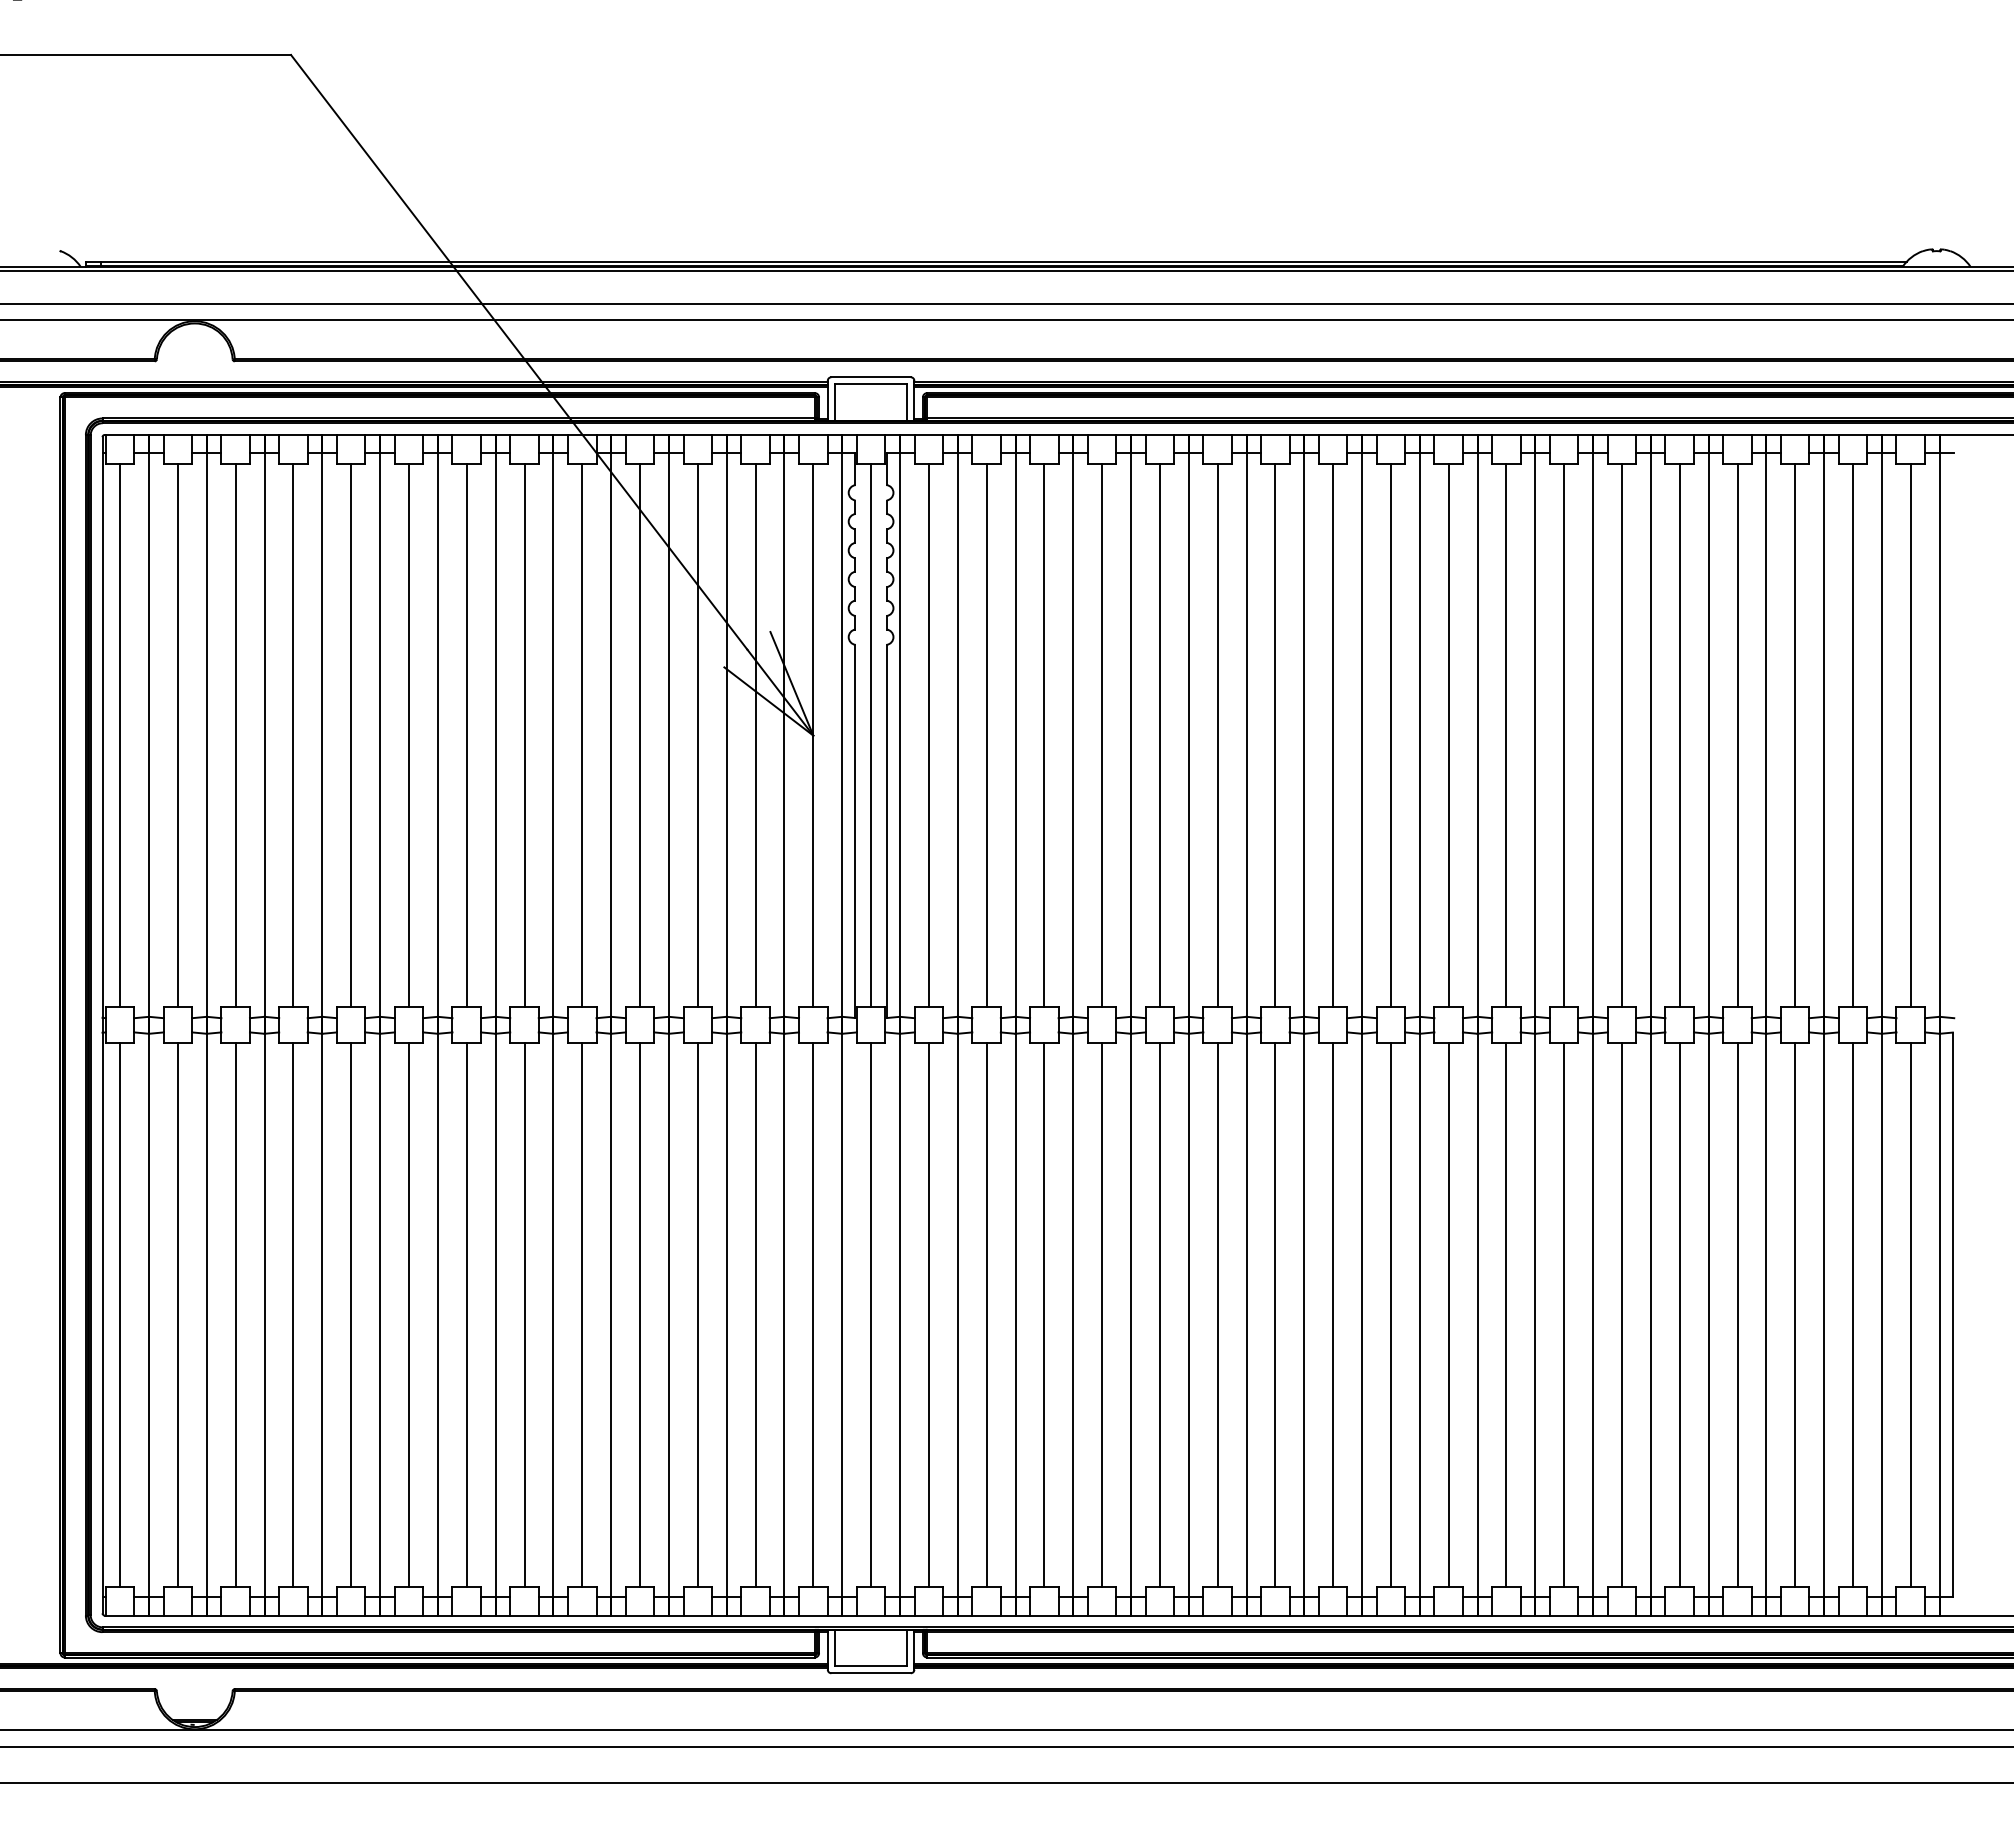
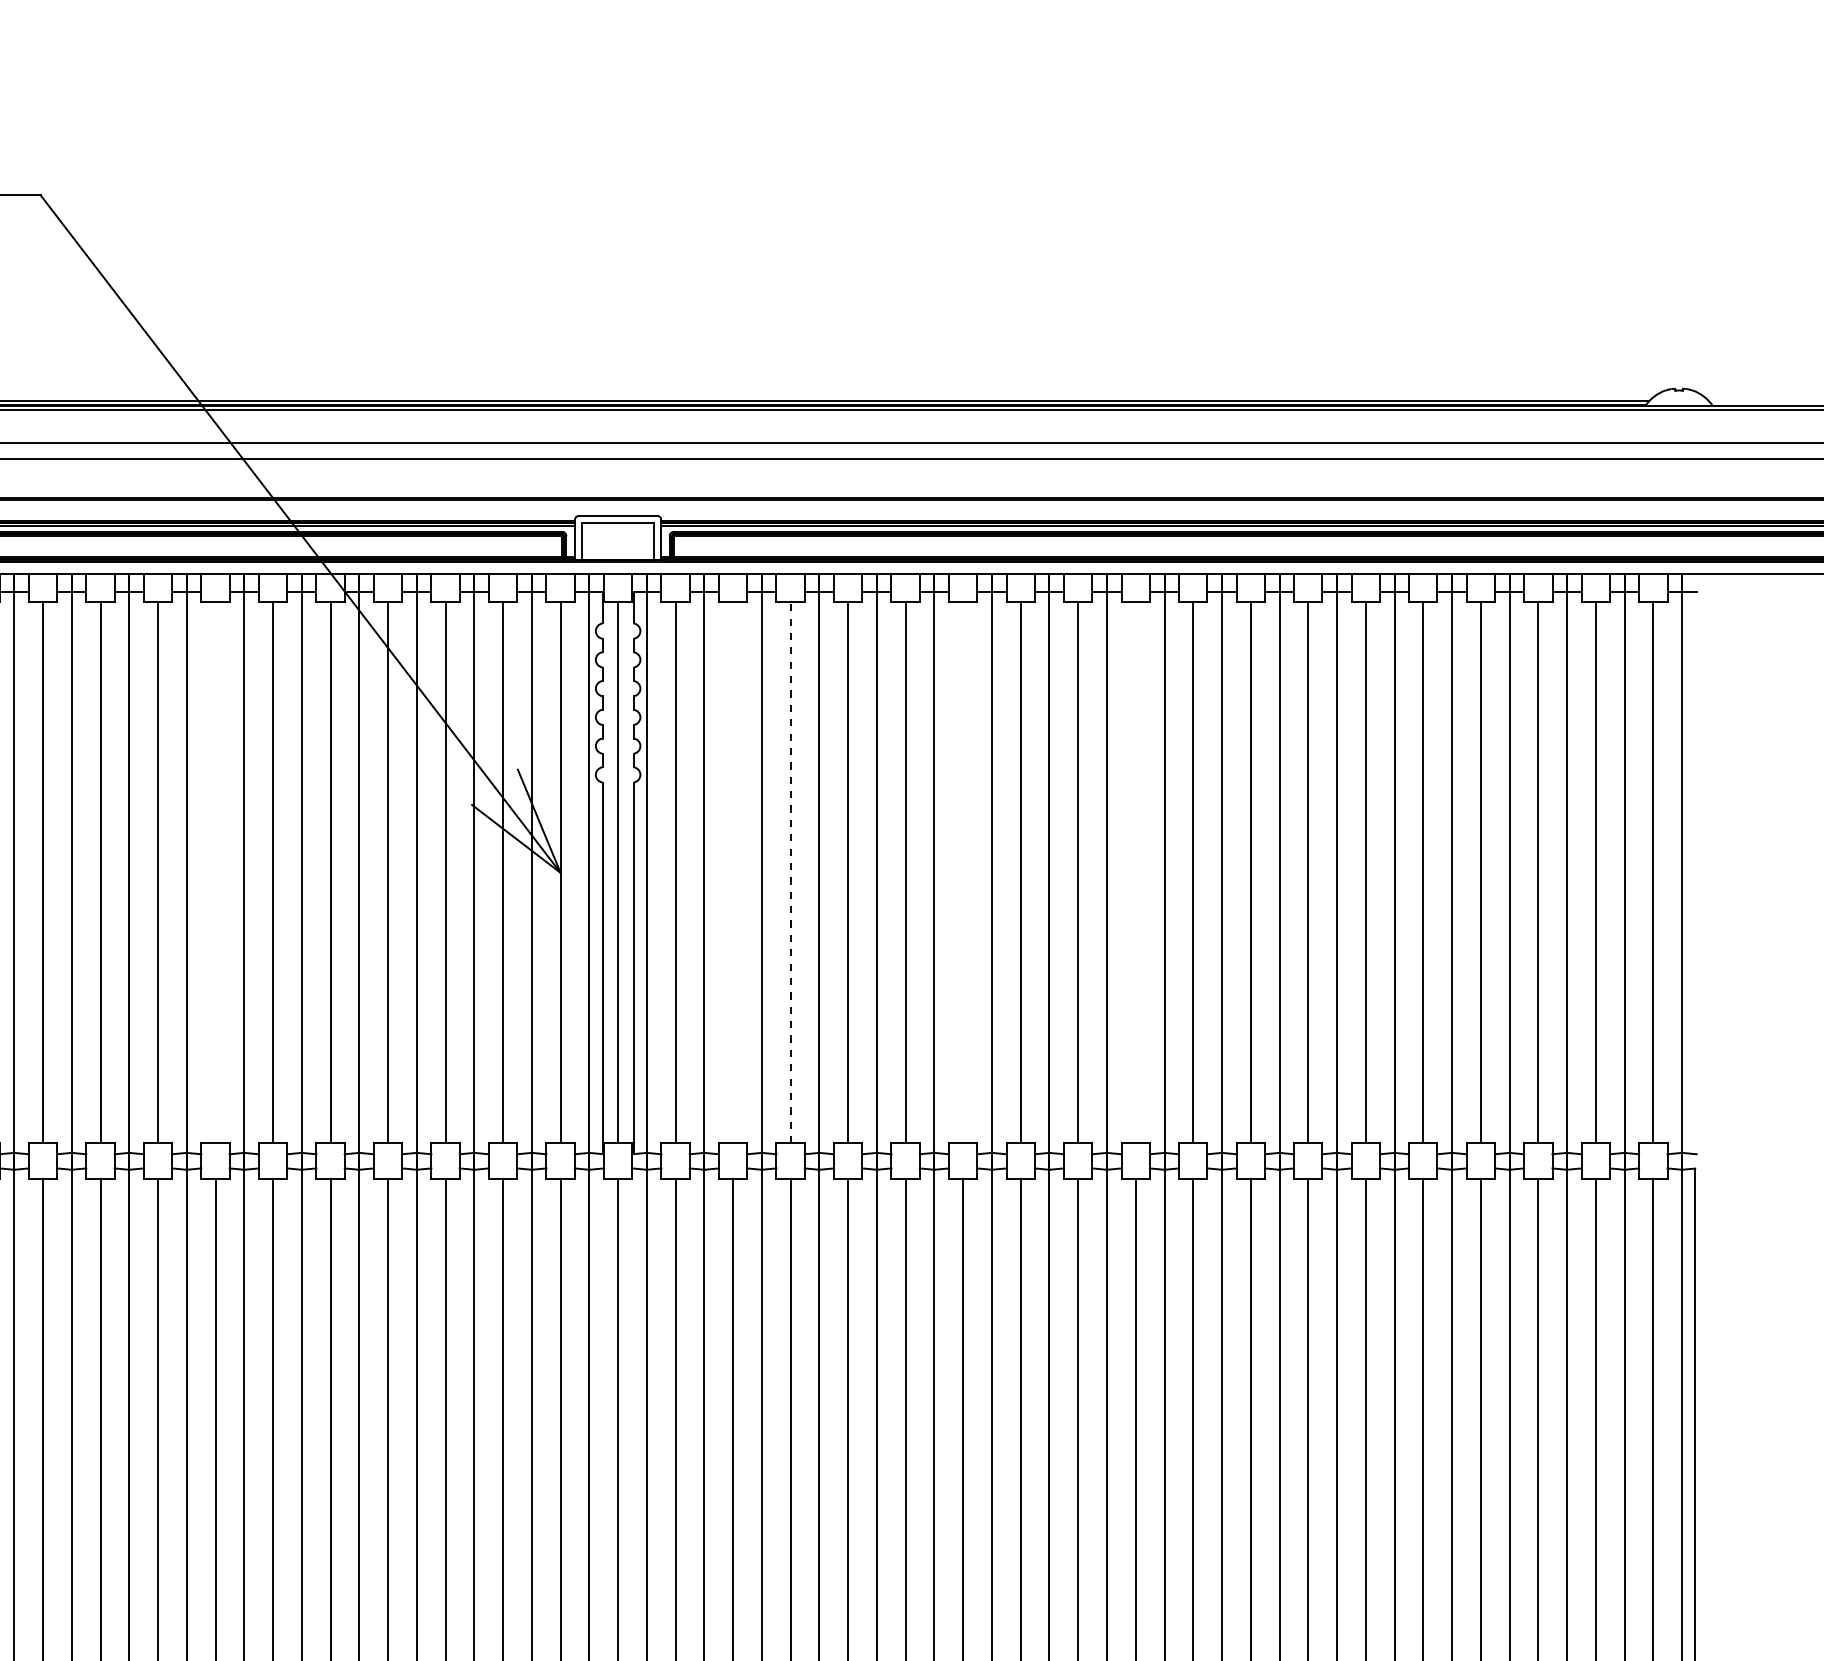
line: (466, 735) -> (215, 872), removed
line: (986, 735) -> (733, 872), removed
line: (1044, 735) -> (790, 872), solid -> dashed
line: (1217, 735) -> (963, 872), removed
line: (1390, 735) -> (1135, 872), removed

